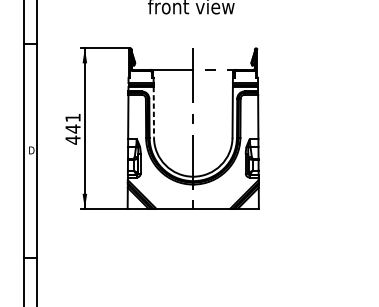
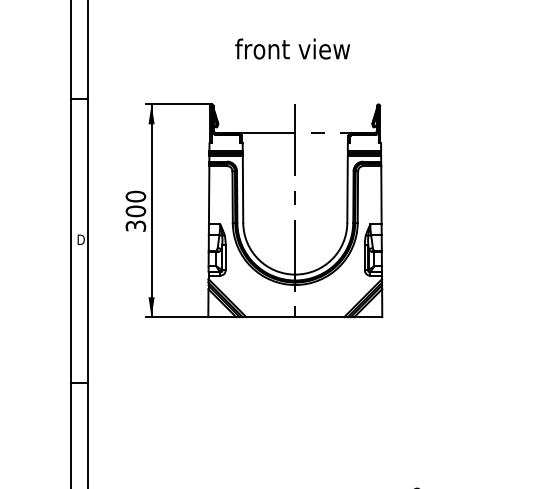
line: (154, 112) -> (243, 189), dashed -> solid
text: (72, 129) -> (135, 211), 441 -> 300

